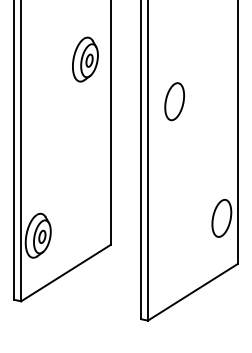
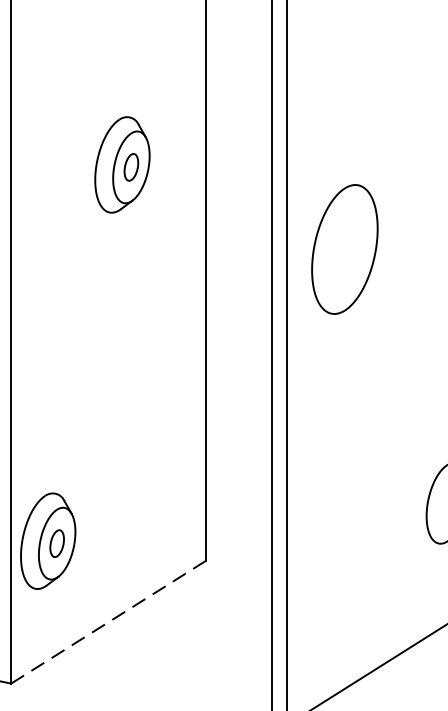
part: (85, 59) -> (122, 164), moved
part: (174, 101) -> (344, 249), size x1.6
line: (66, 273) -> (109, 623), solid -> dashed

